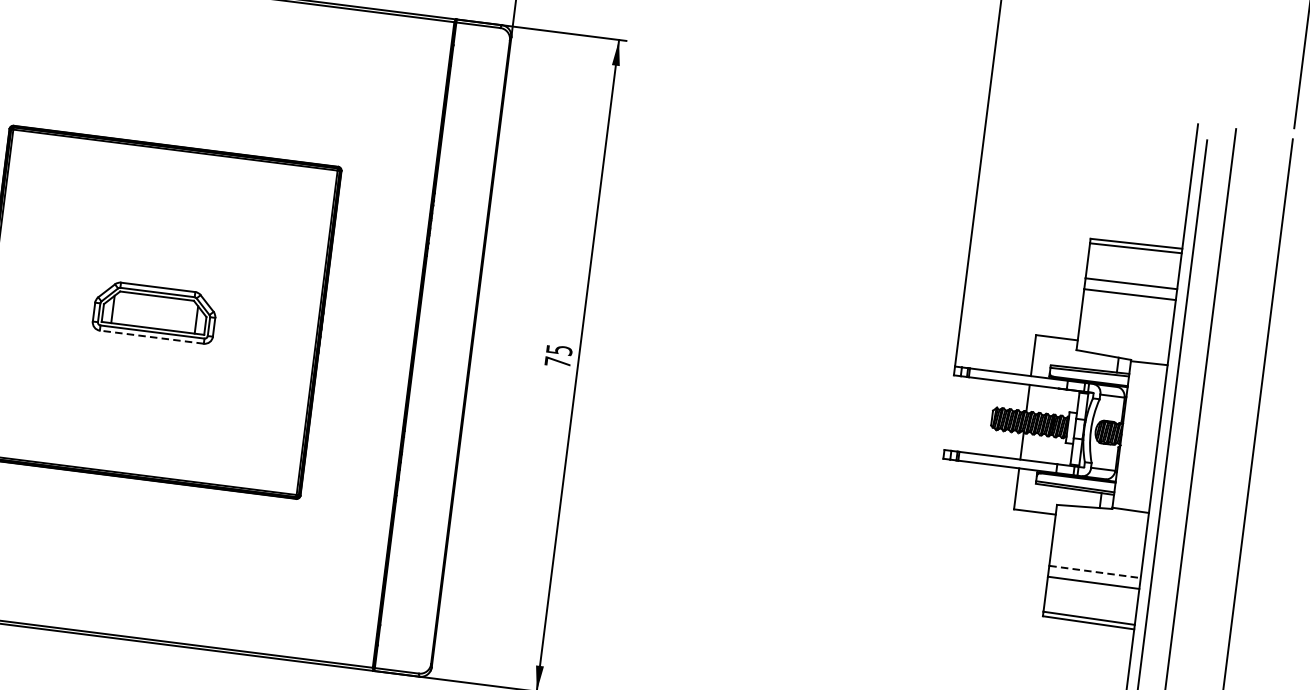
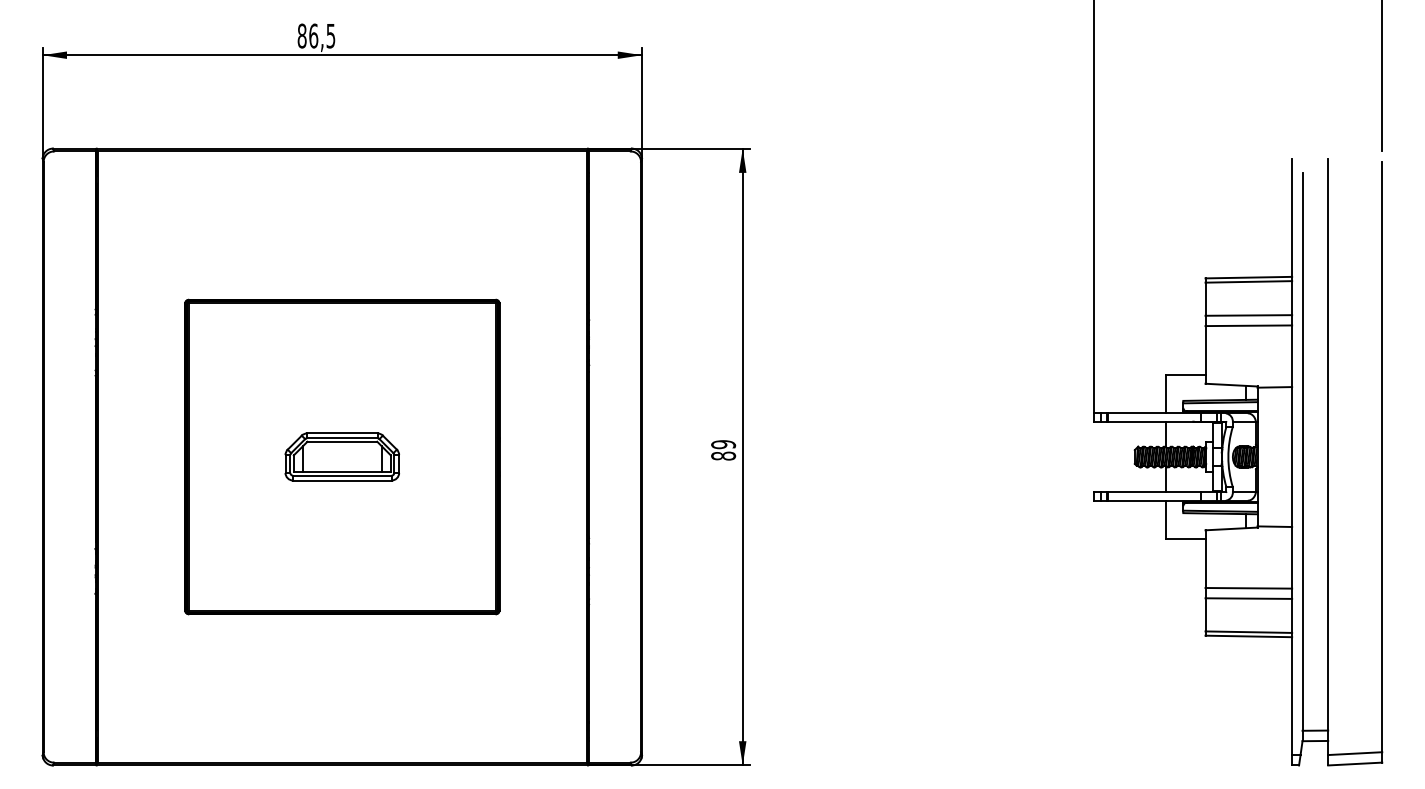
line: (150, 337) -> (341, 480), dashed -> solid
text: (558, 356) -> (723, 450), 75 -> 89
line: (1095, 572) -> (1249, 588), dashed -> solid

